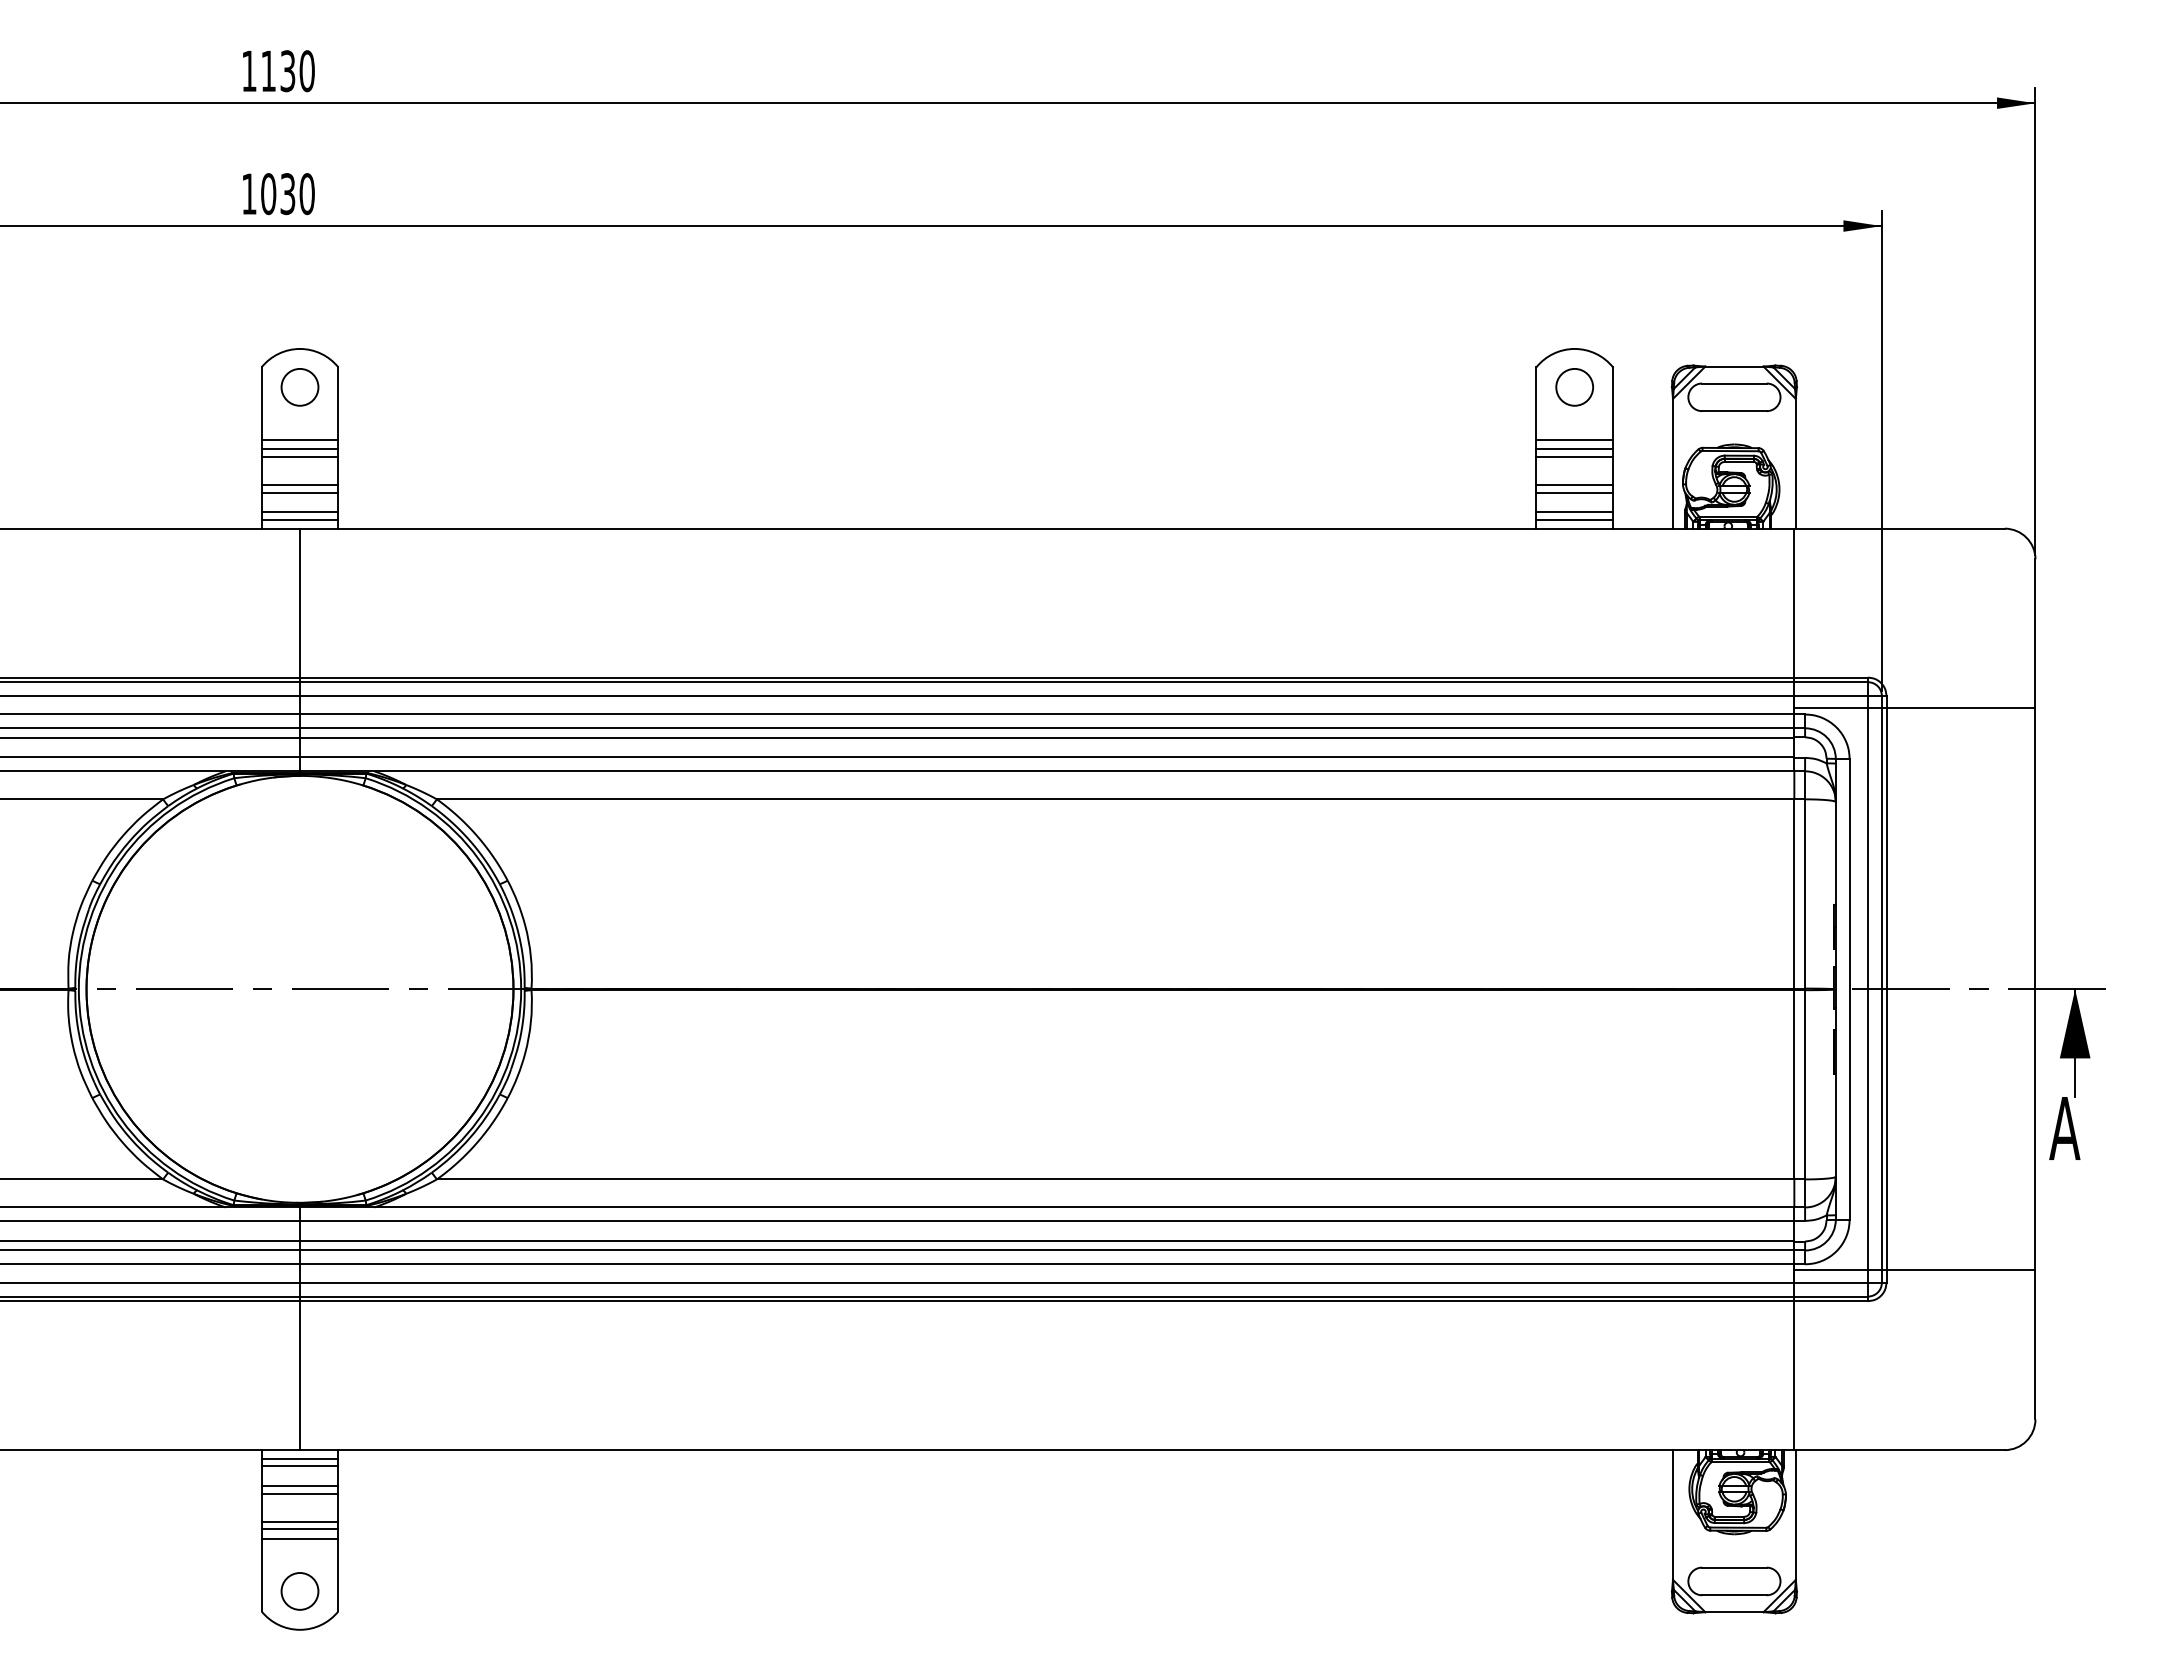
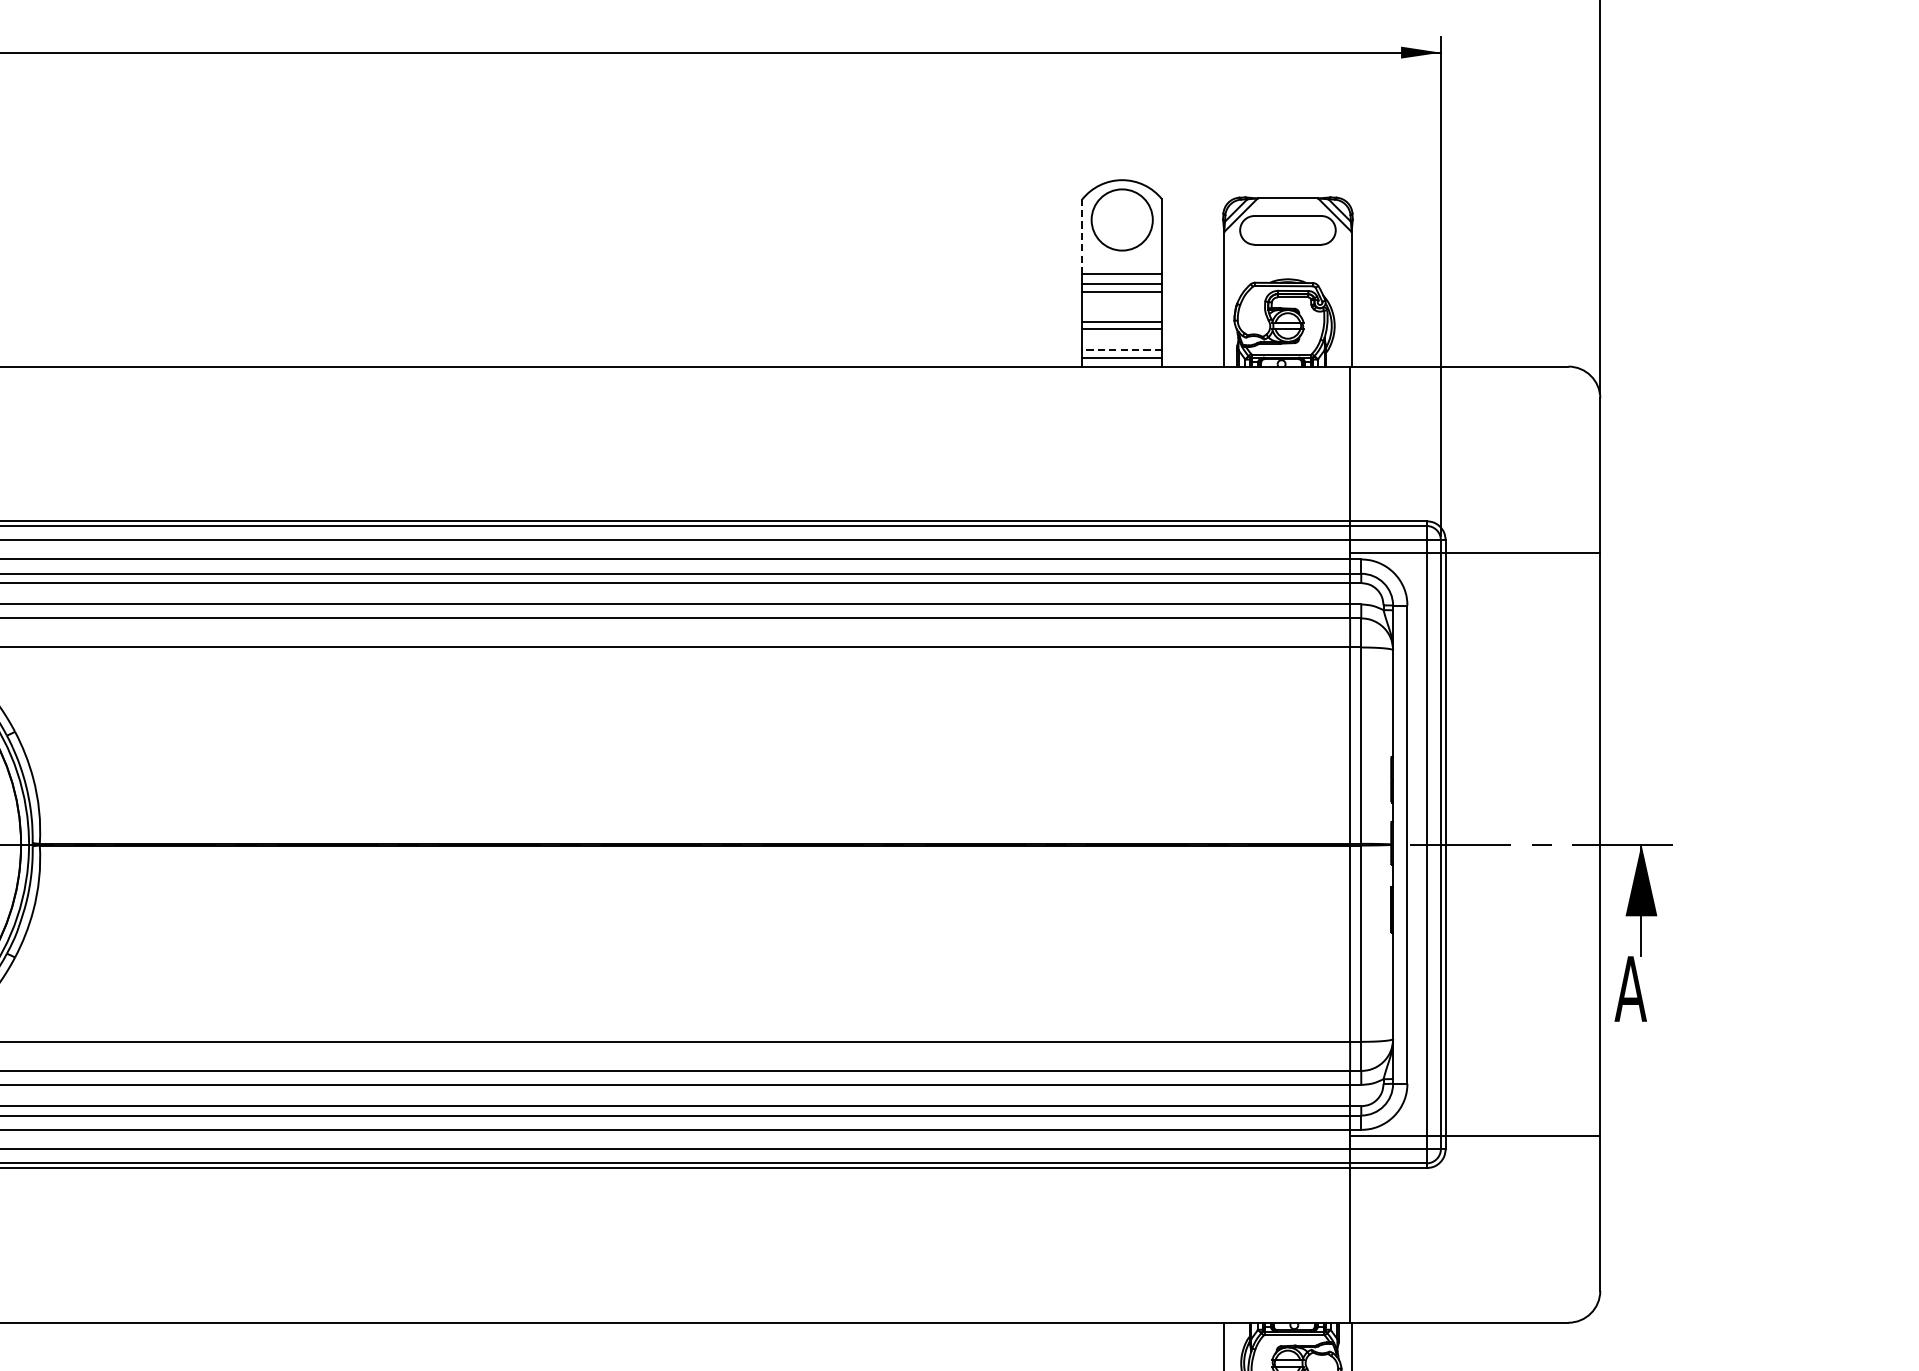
circle: (1574, 386) -> (1121, 219), size x1.6
line: (1536, 403) -> (1082, 236), solid -> dashed
line: (1574, 512) -> (1121, 349), solid -> dashed

